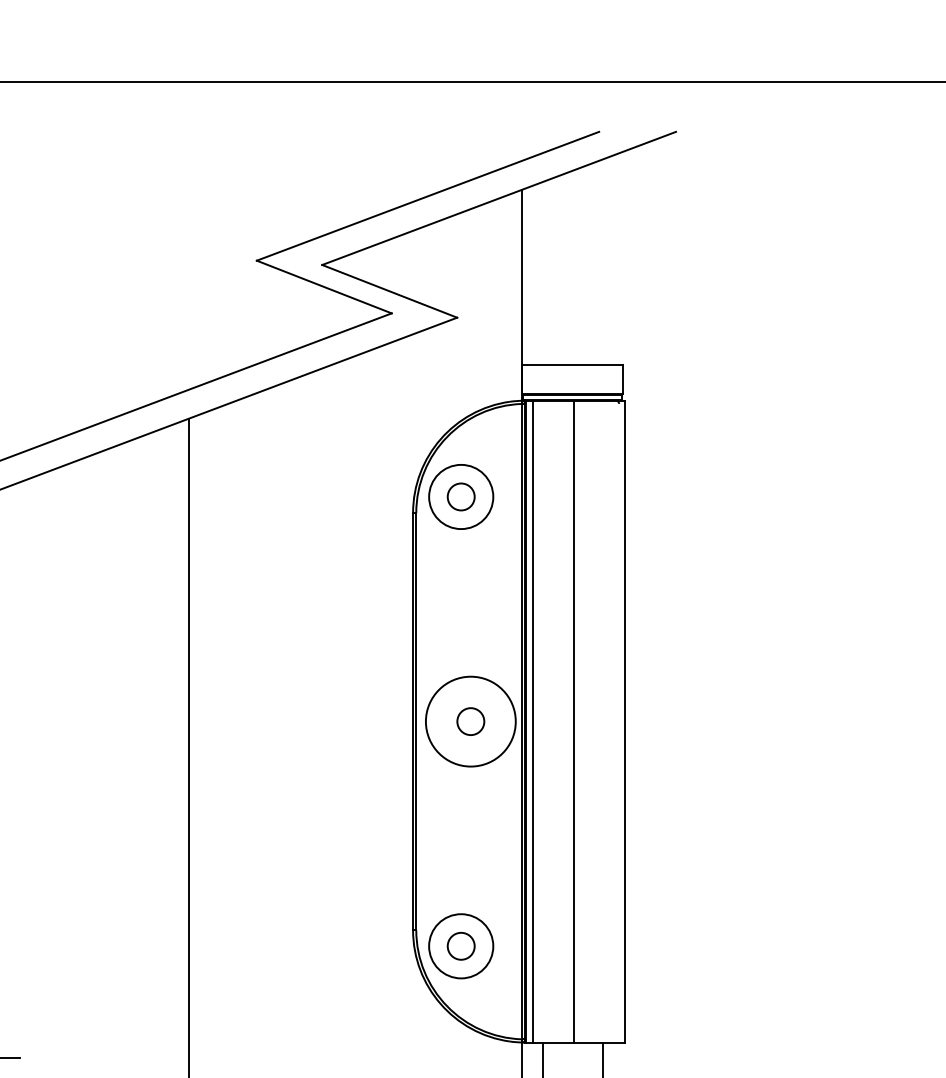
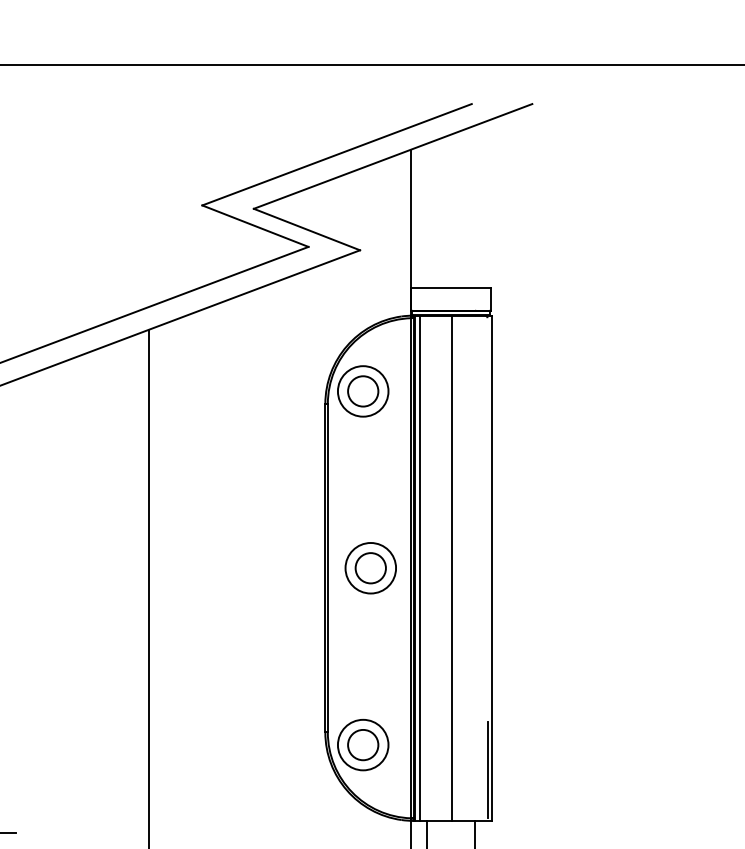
circle: (460, 496) -> (362, 391), size x1.43
circle: (470, 721) -> (370, 568), size x0.71
circle: (470, 721) -> (370, 568), size x1.43
circle: (460, 946) -> (362, 745), size x1.43
line: (619, 978) -> (487, 770), added

